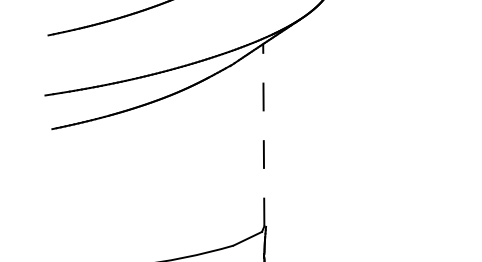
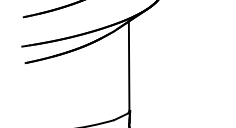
line: (264, 136) -> (129, 66), dashed -> solid

